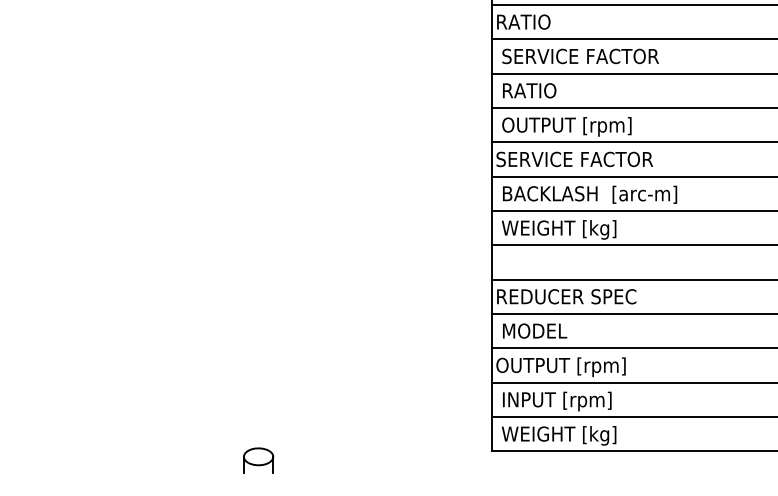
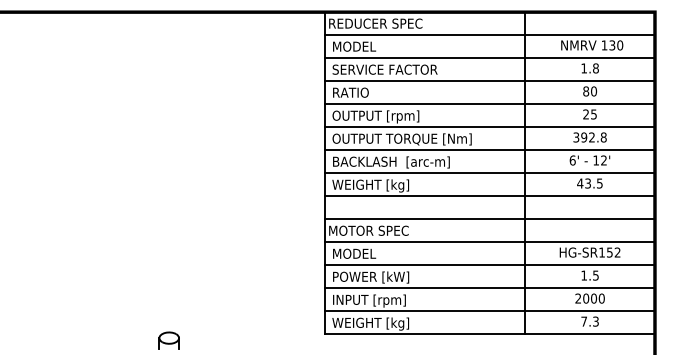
text: (531, 21) -> (352, 46), RATIO -> MODEL
text: (602, 160) -> (399, 139), SERVICE FACTOR -> OUTPUT TORQUE [Nm]
text: (567, 296) -> (376, 230), REDUCER SPEC -> MOTOR SPEC
text: (560, 366) -> (371, 277), OUTPUT [rpm] -> POWER [kW]

